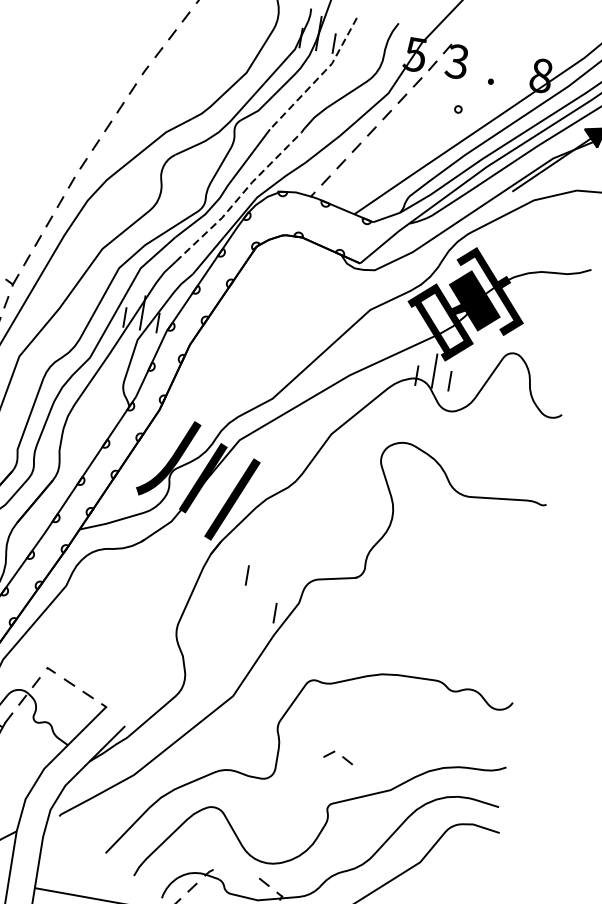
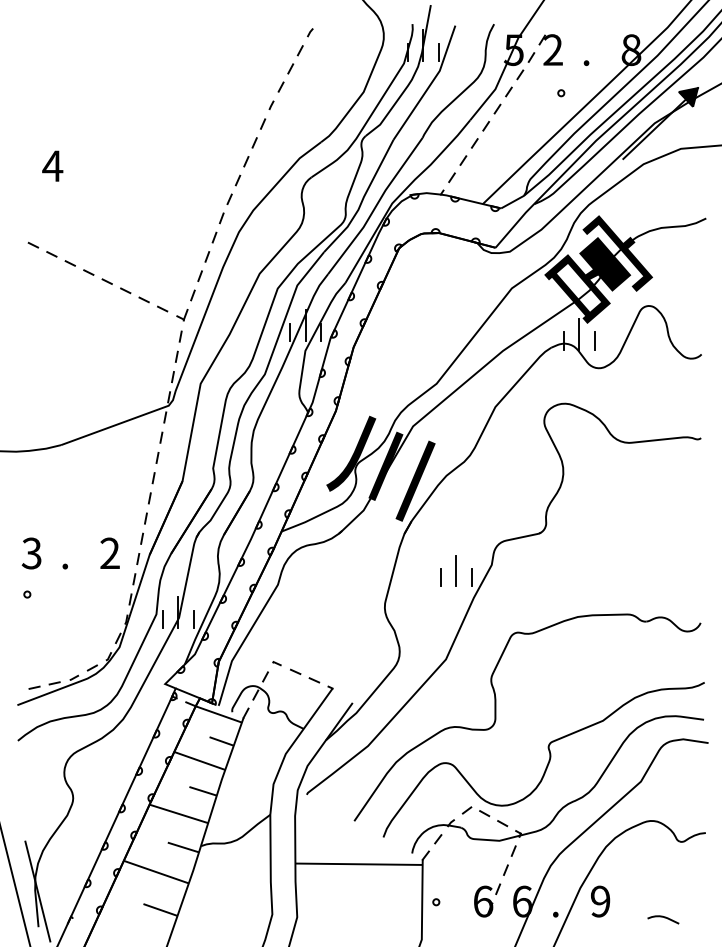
text: (456, 62) -> (552, 50), 3 -> 2
line: (318, 77) -> (429, 85), dashed -> solid
line: (239, 197) -> (376, 206), dashed -> solid
line: (247, 575) -> (440, 577), moved
line: (260, 602) -> (456, 570), added
part: (338, 756) -> (475, 811), moved

